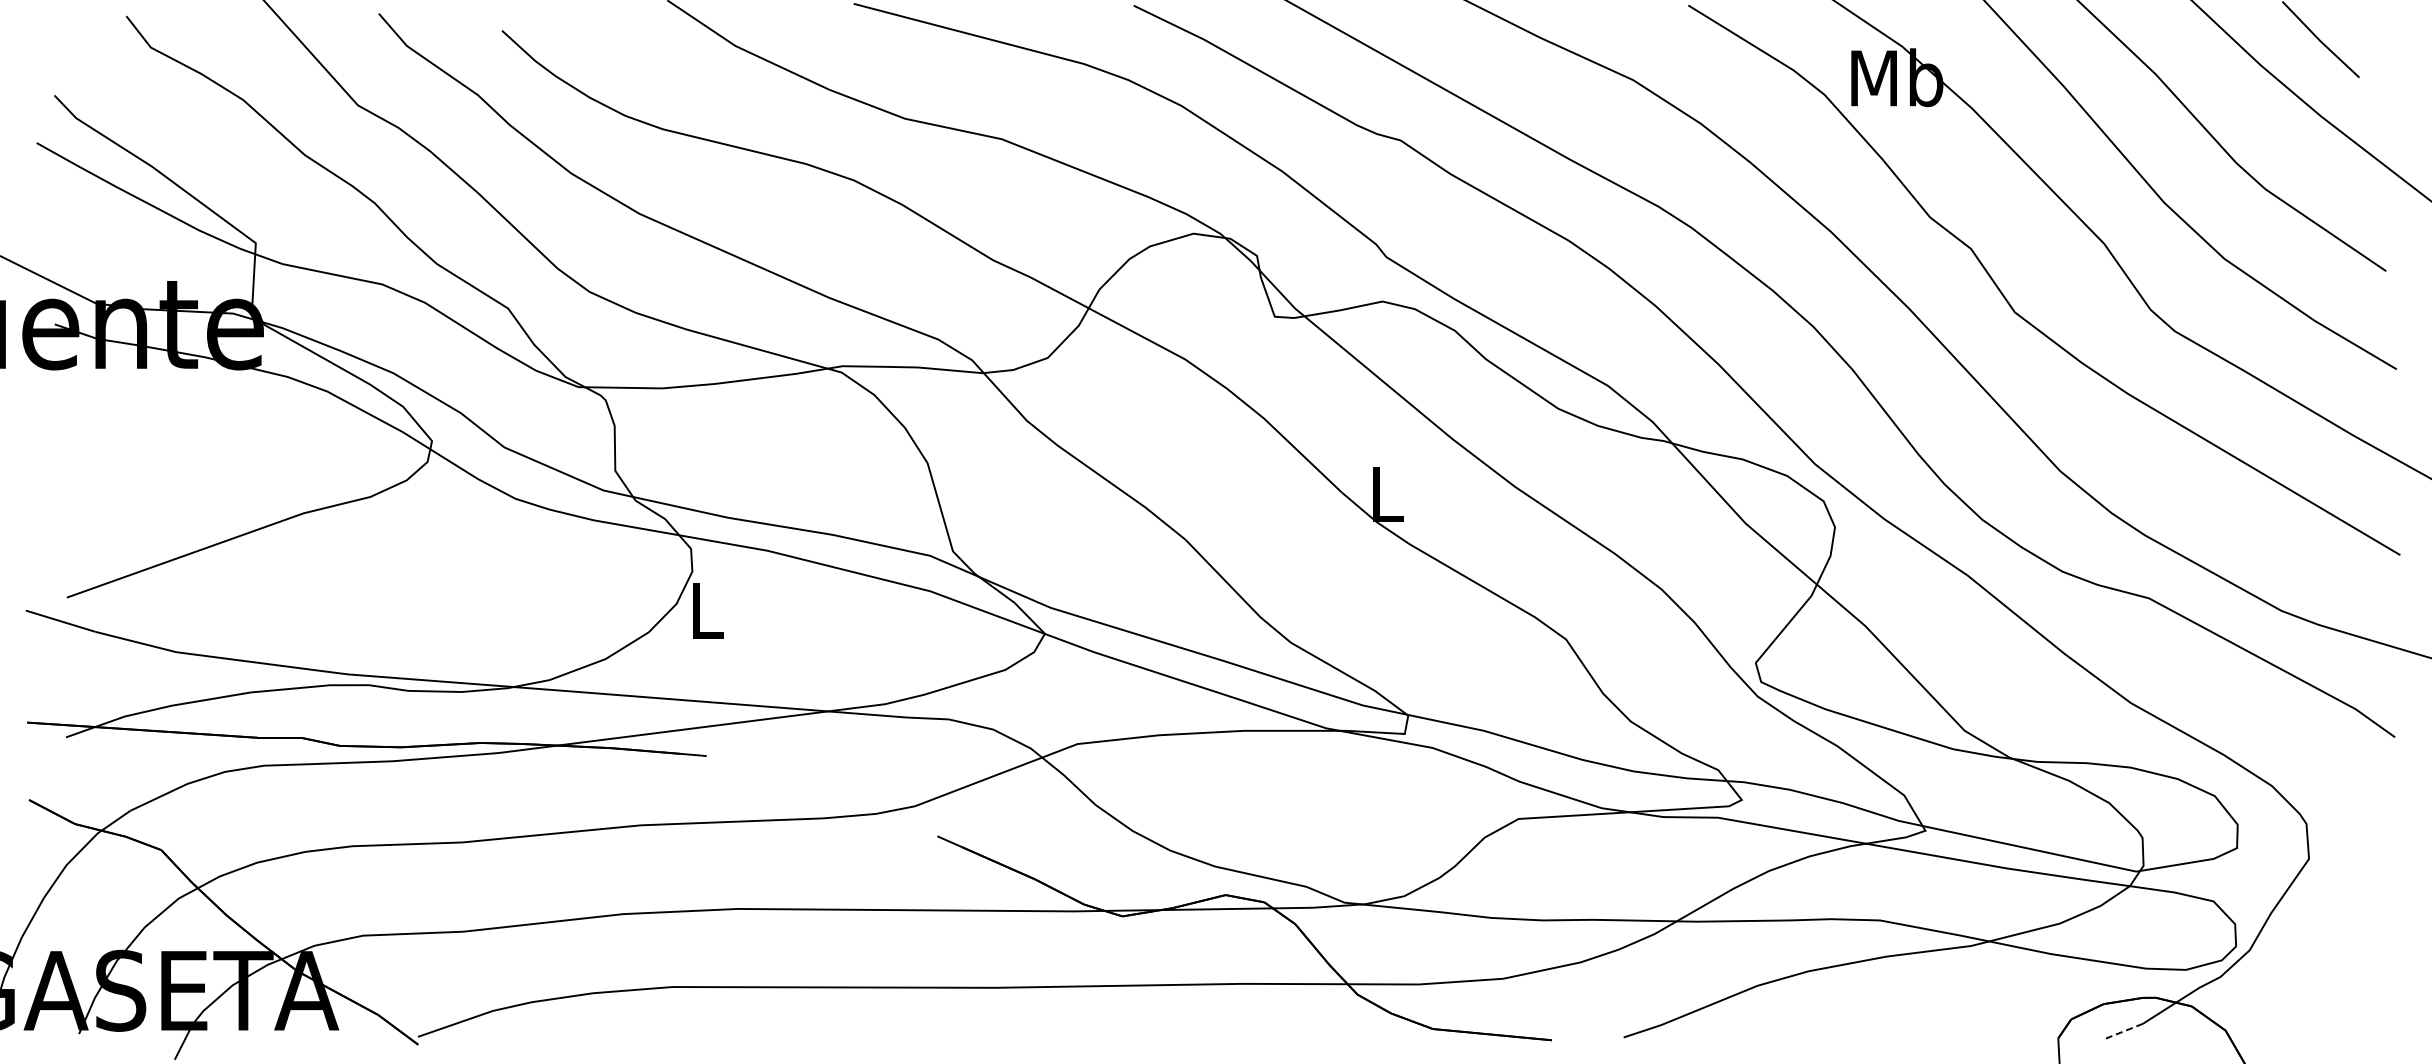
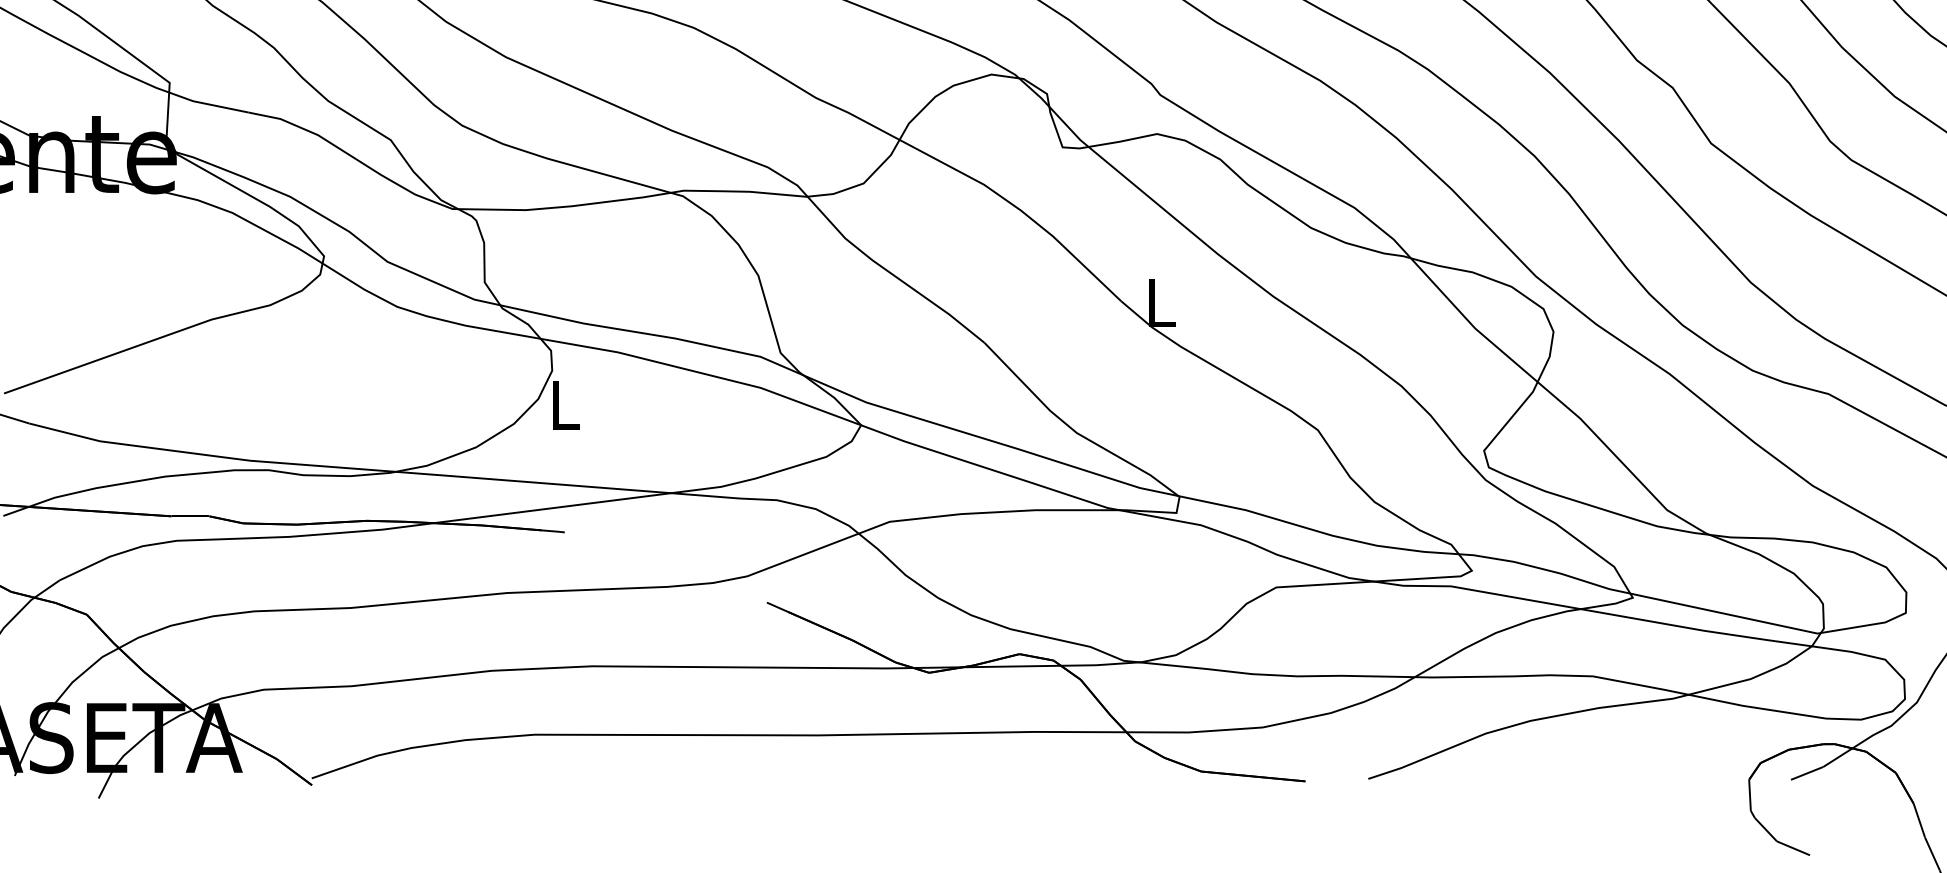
line: (2124, 1031) -> (1807, 773), dashed -> solid

